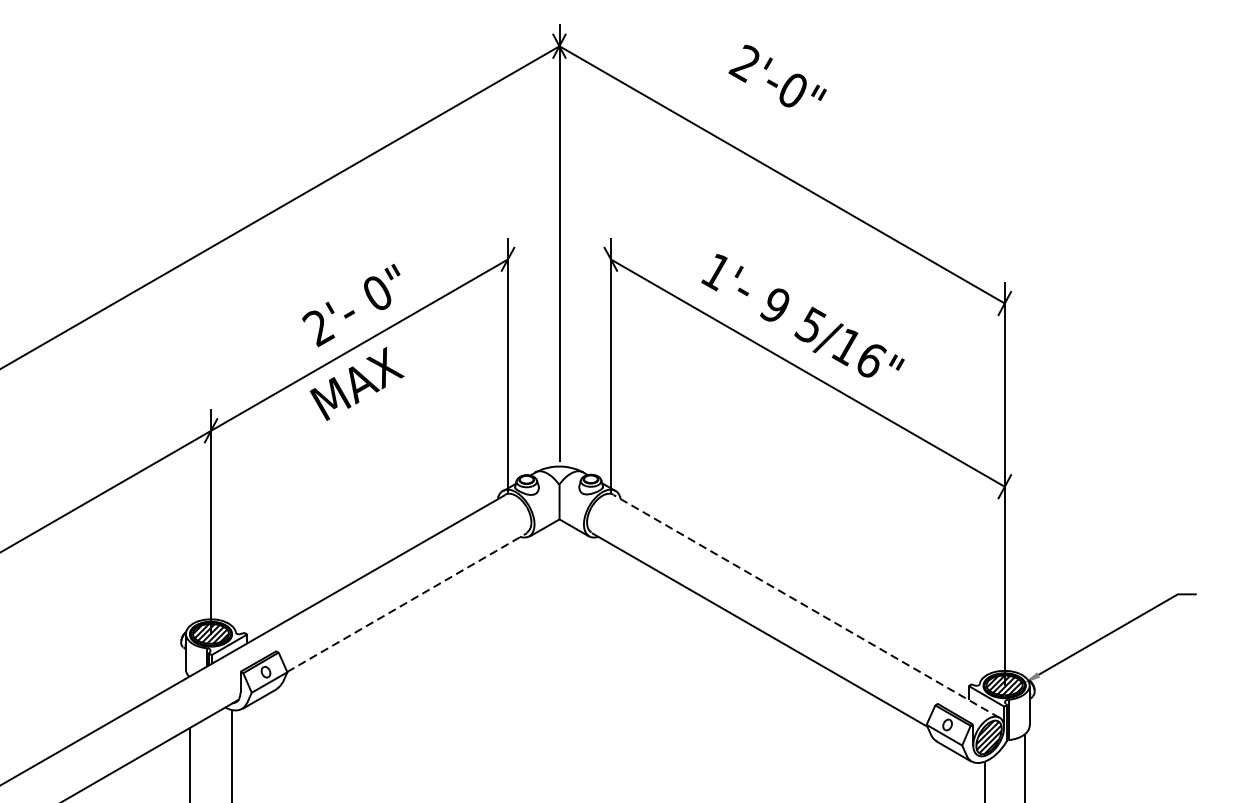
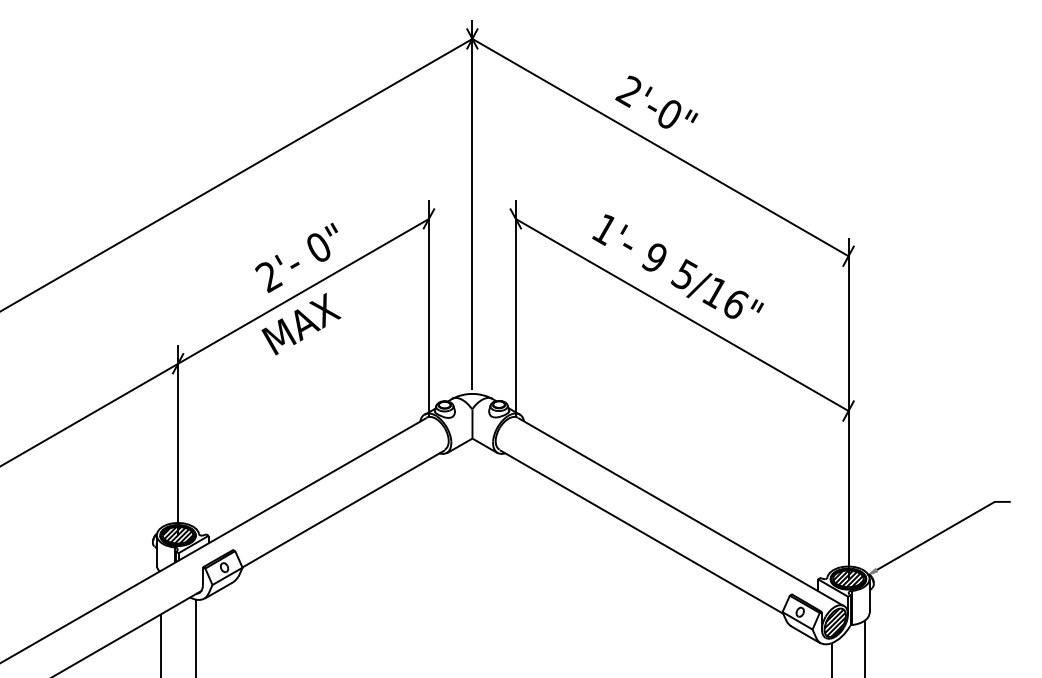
text: (777, 75) -> (656, 101), moved
line: (408, 602) -> (344, 508), dashed -> solid
line: (805, 605) -> (680, 511), dashed -> solid

